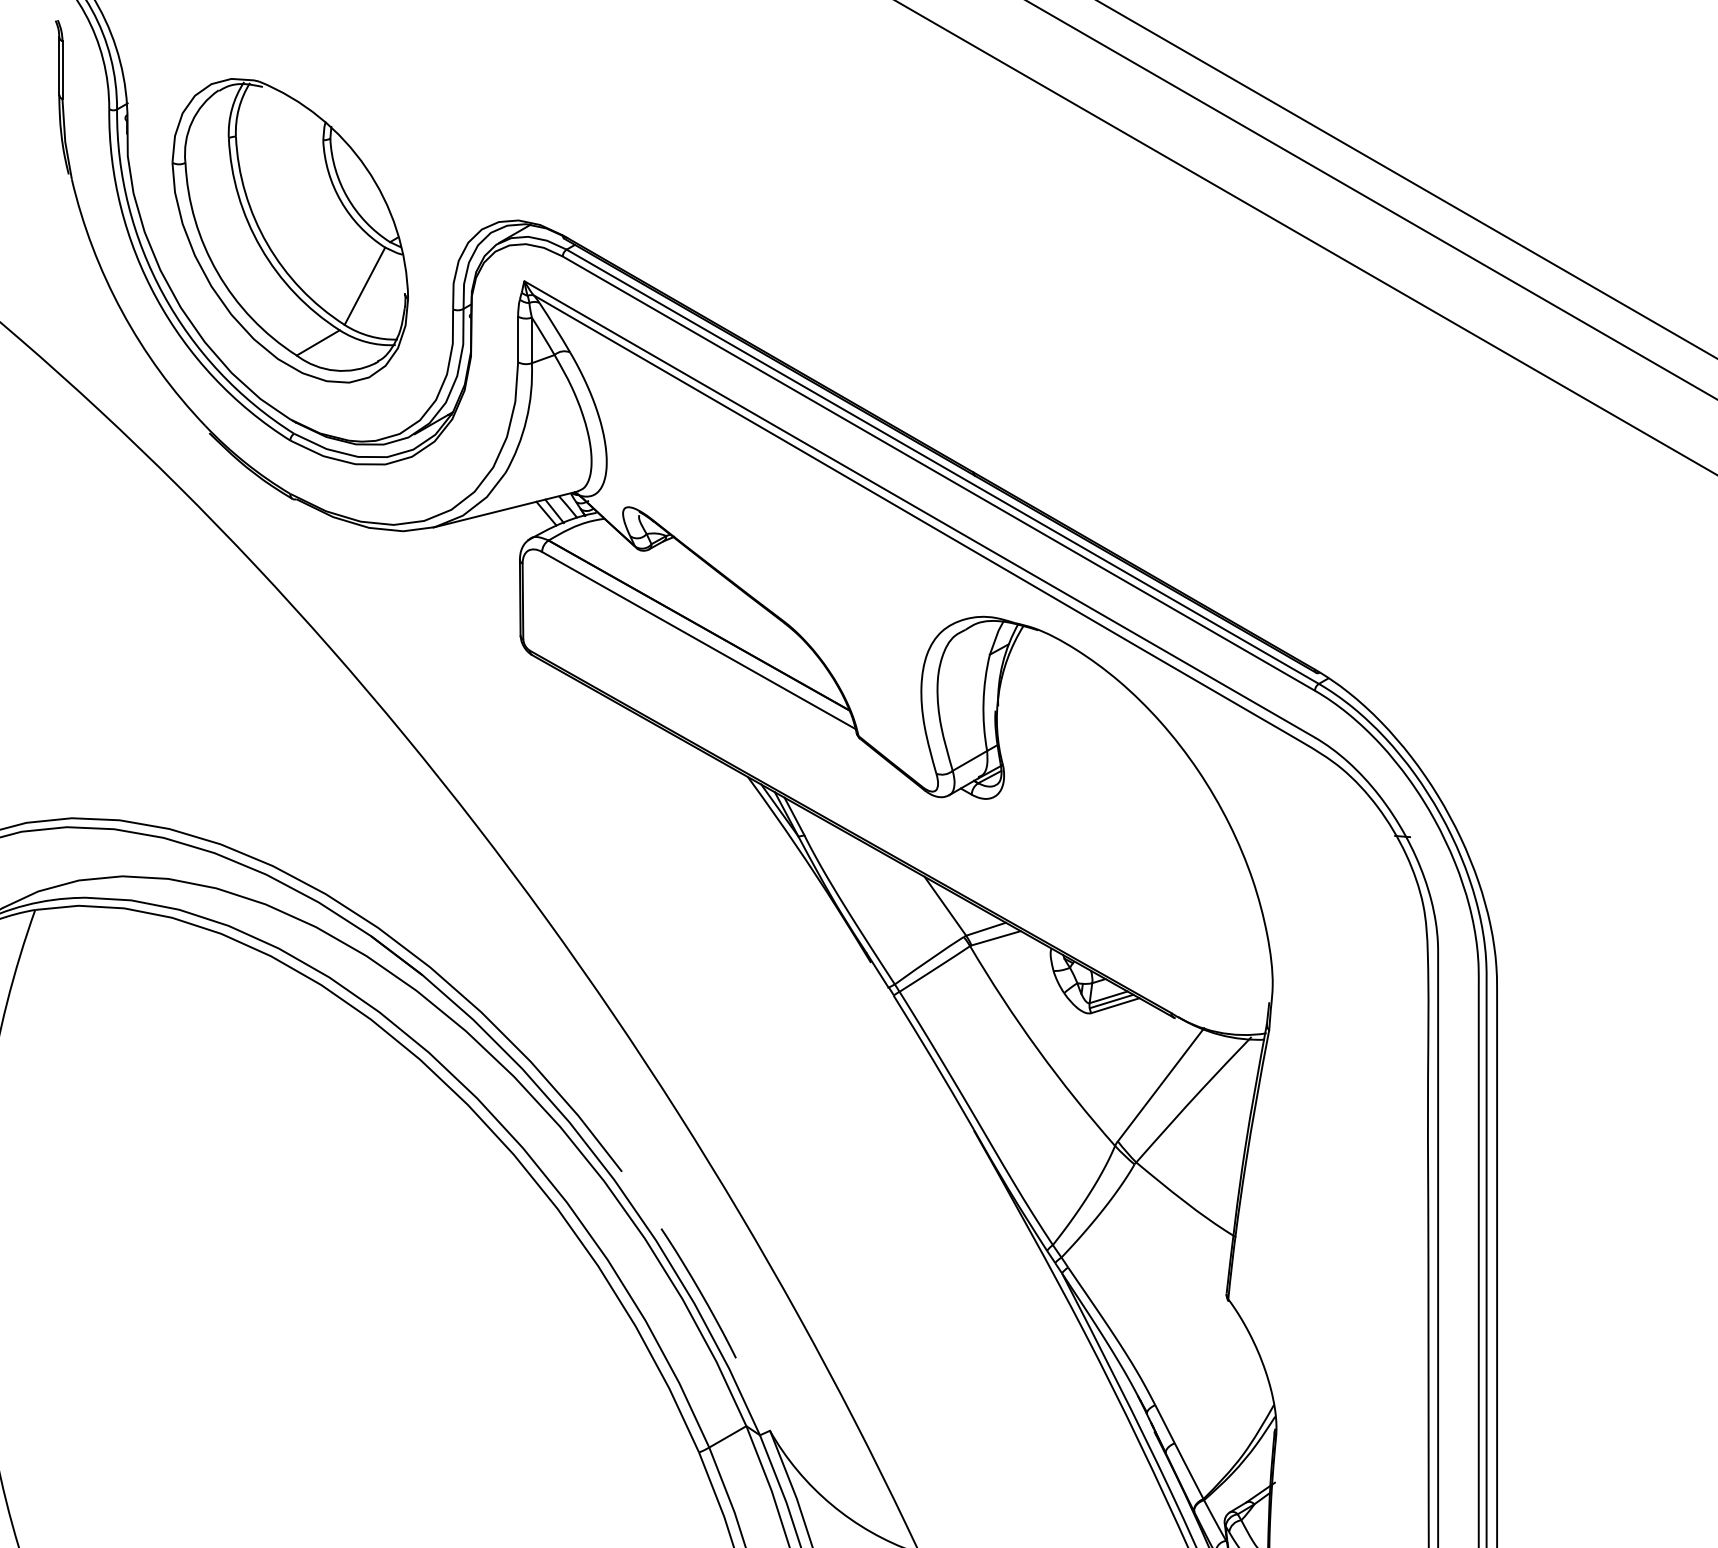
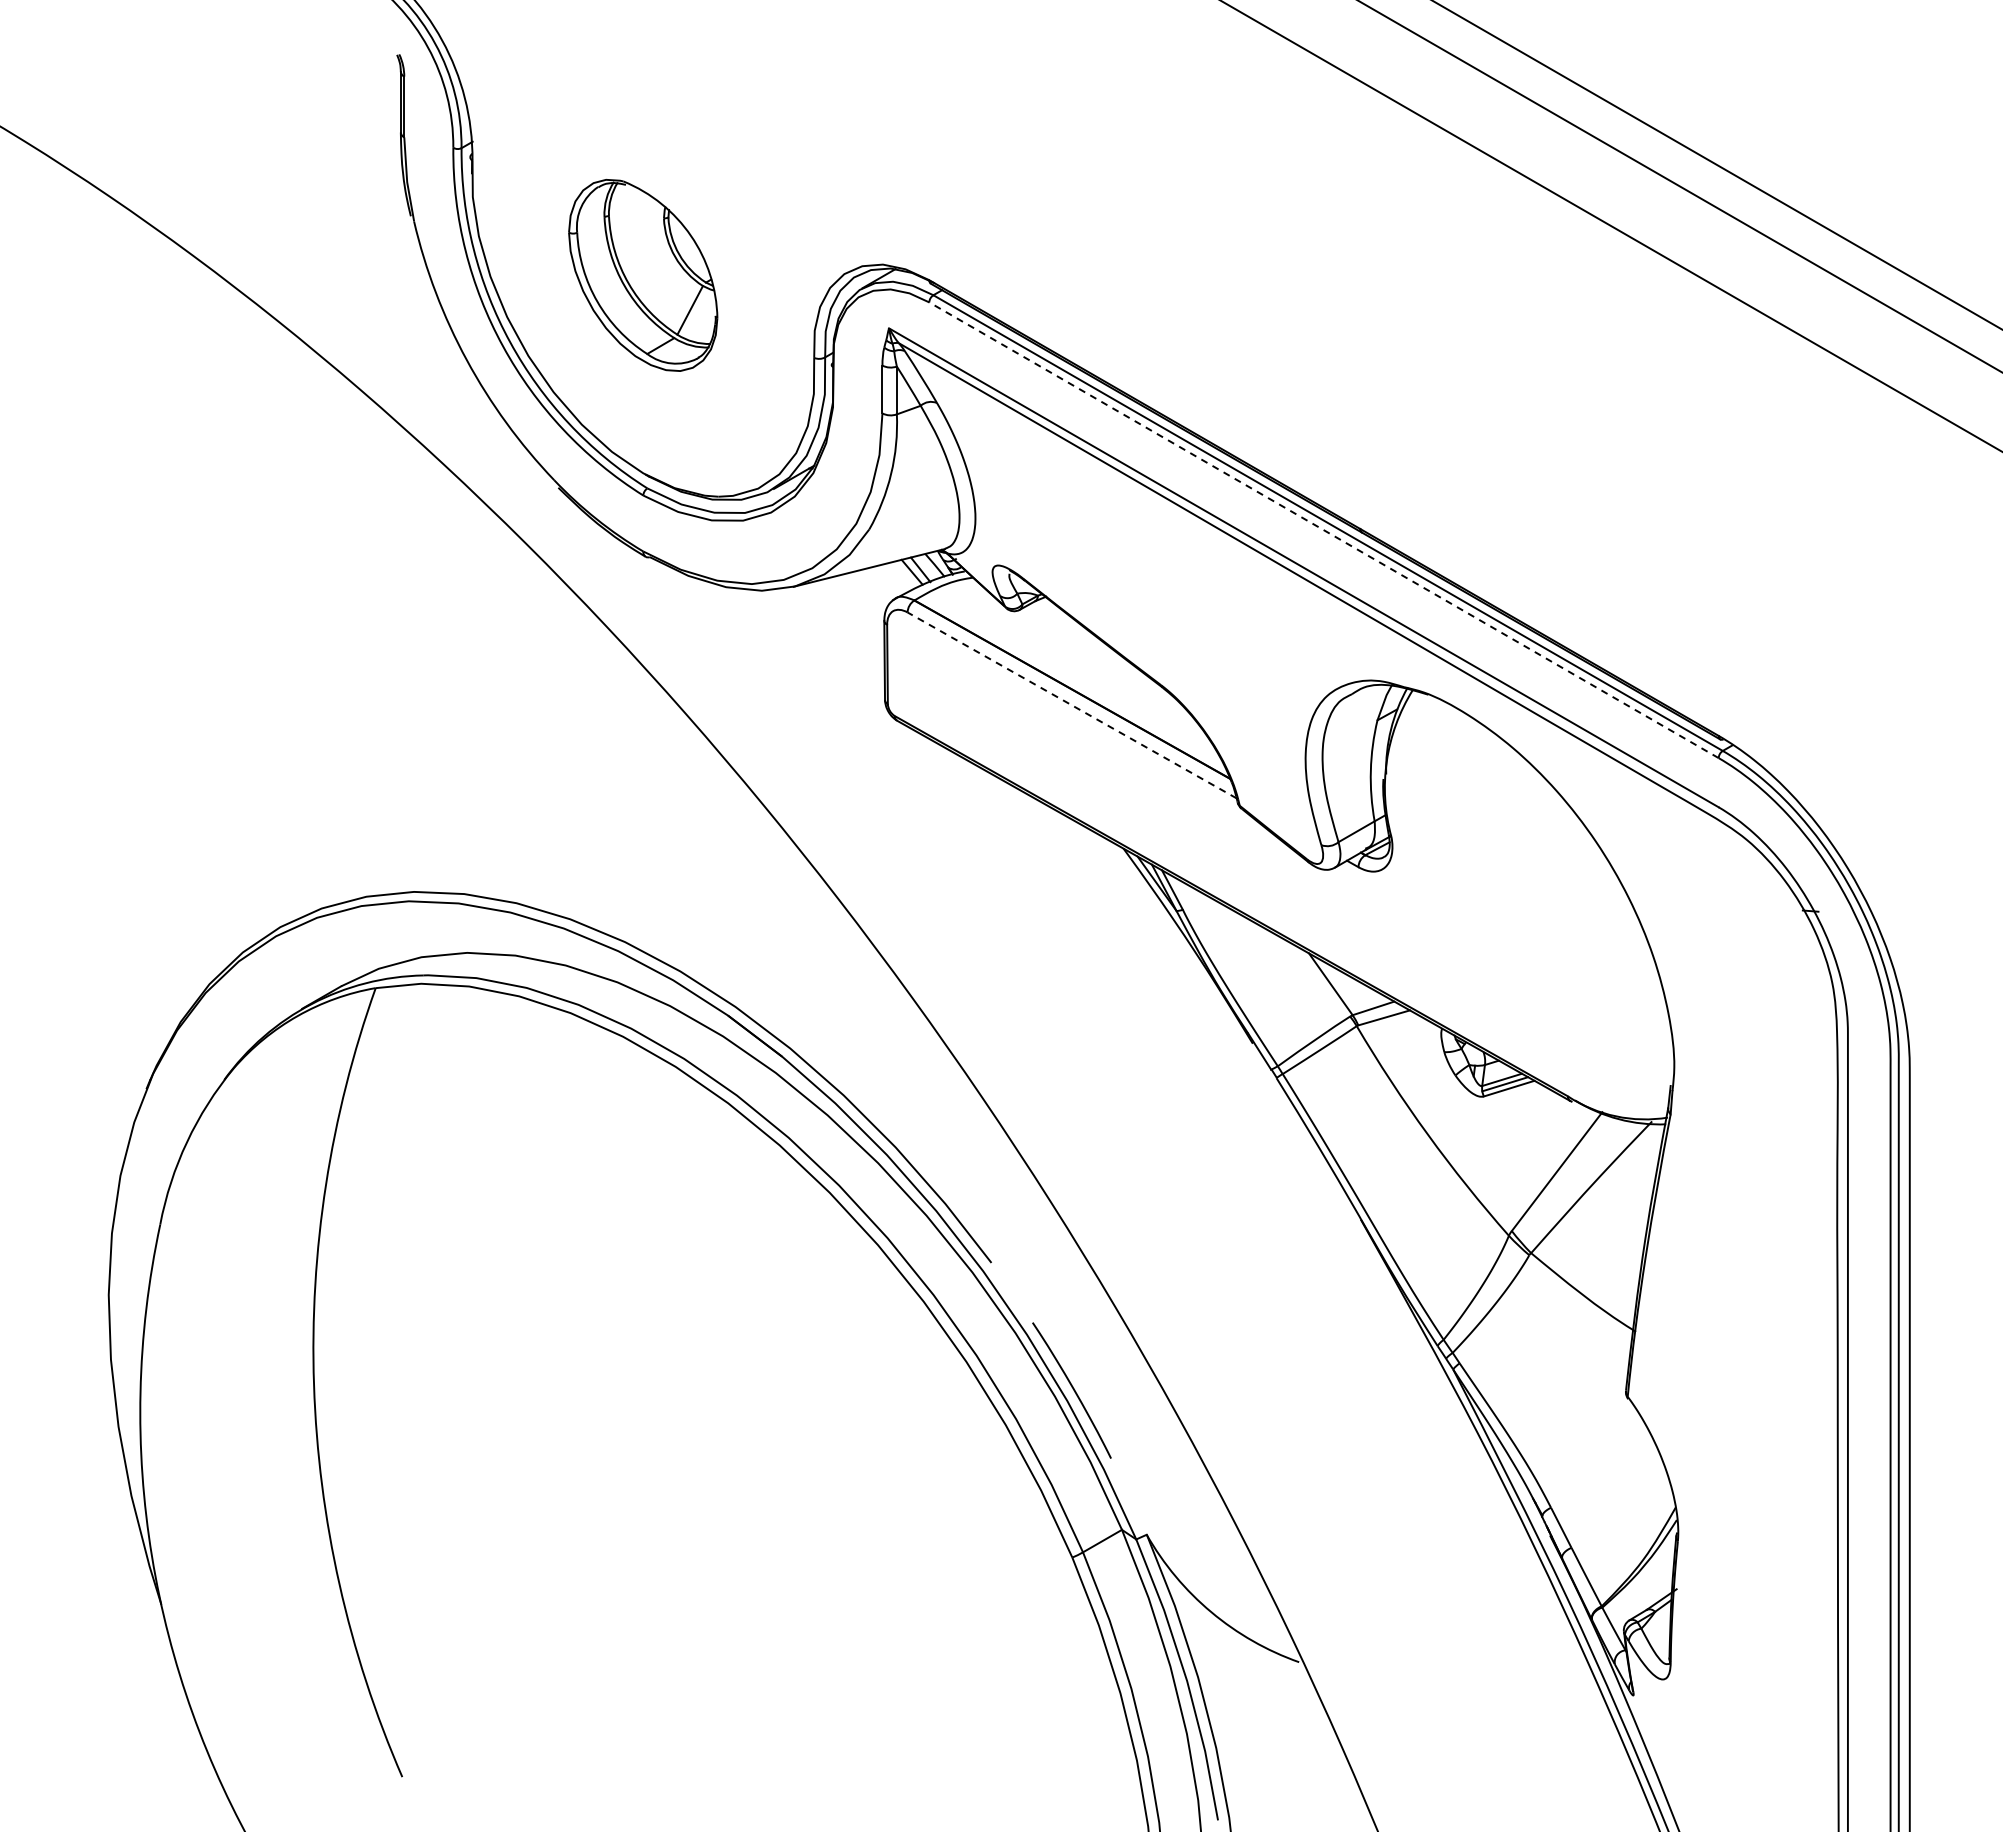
part: (289, 230) -> (642, 275), size x0.6
line: (938, 473) -> (1323, 530), solid -> dashed
line: (698, 640) -> (1071, 705), solid -> dashed

